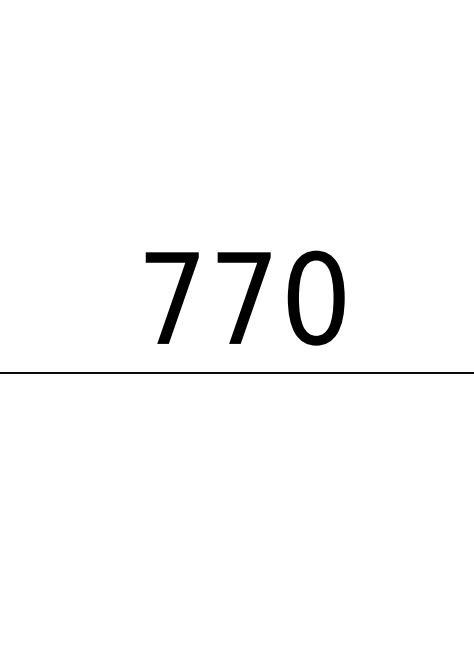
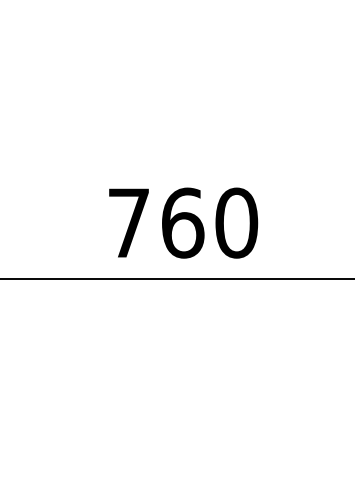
text: (245, 297) -> (183, 222), 770 -> 760

